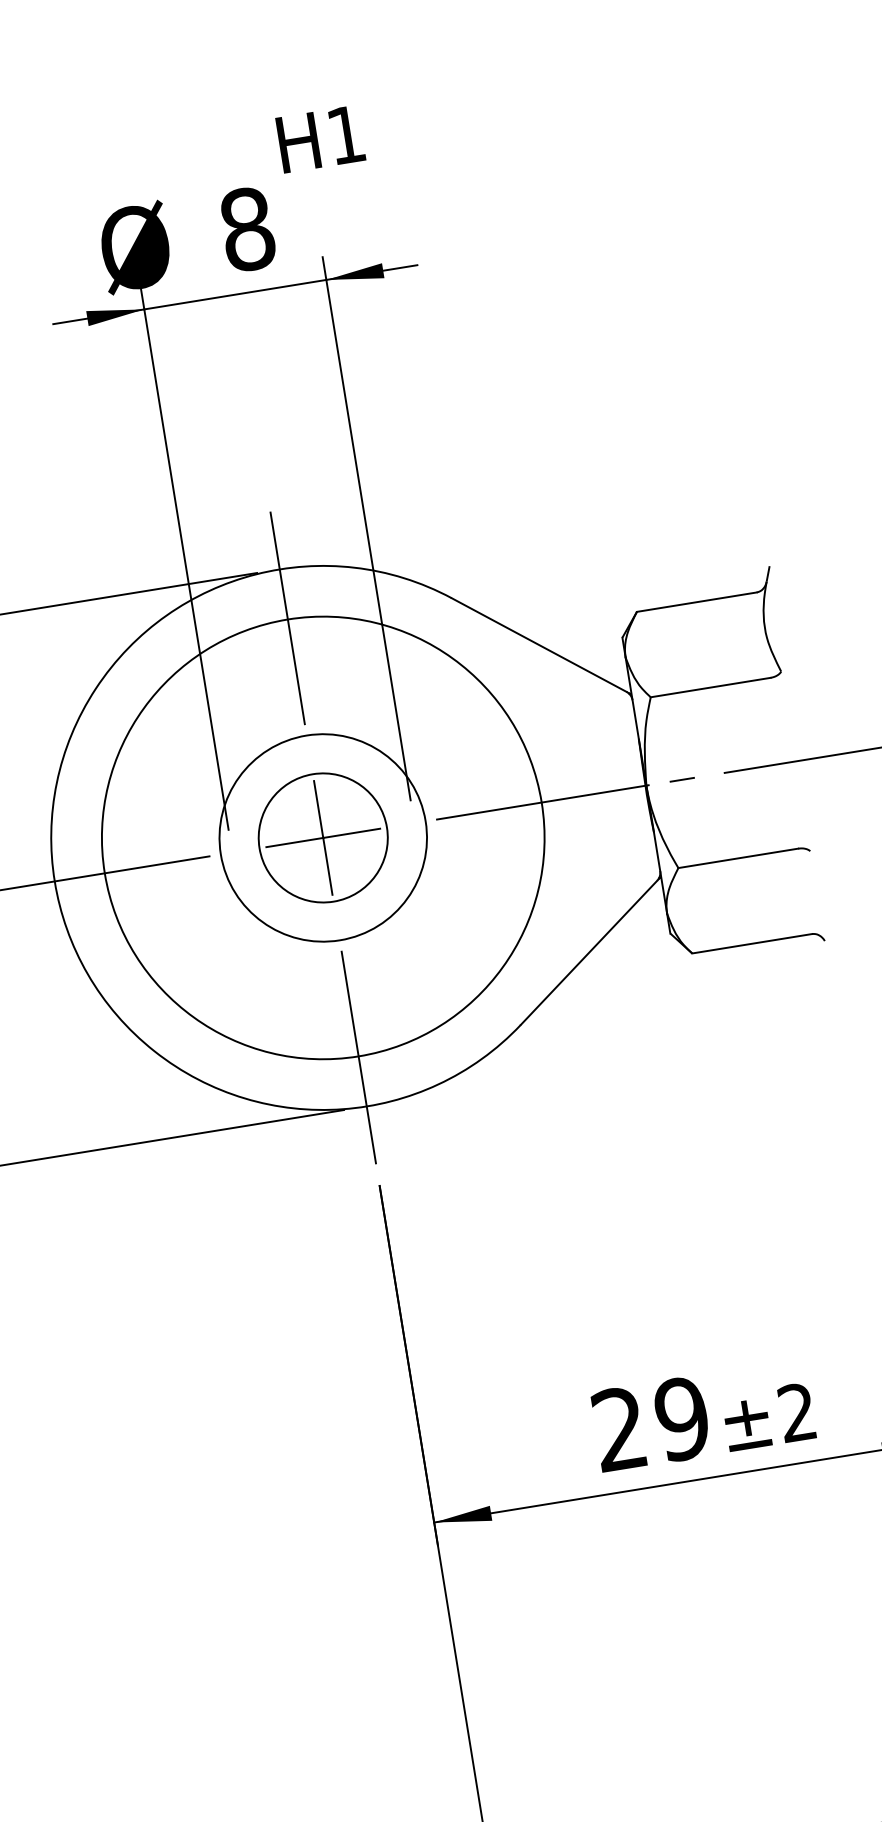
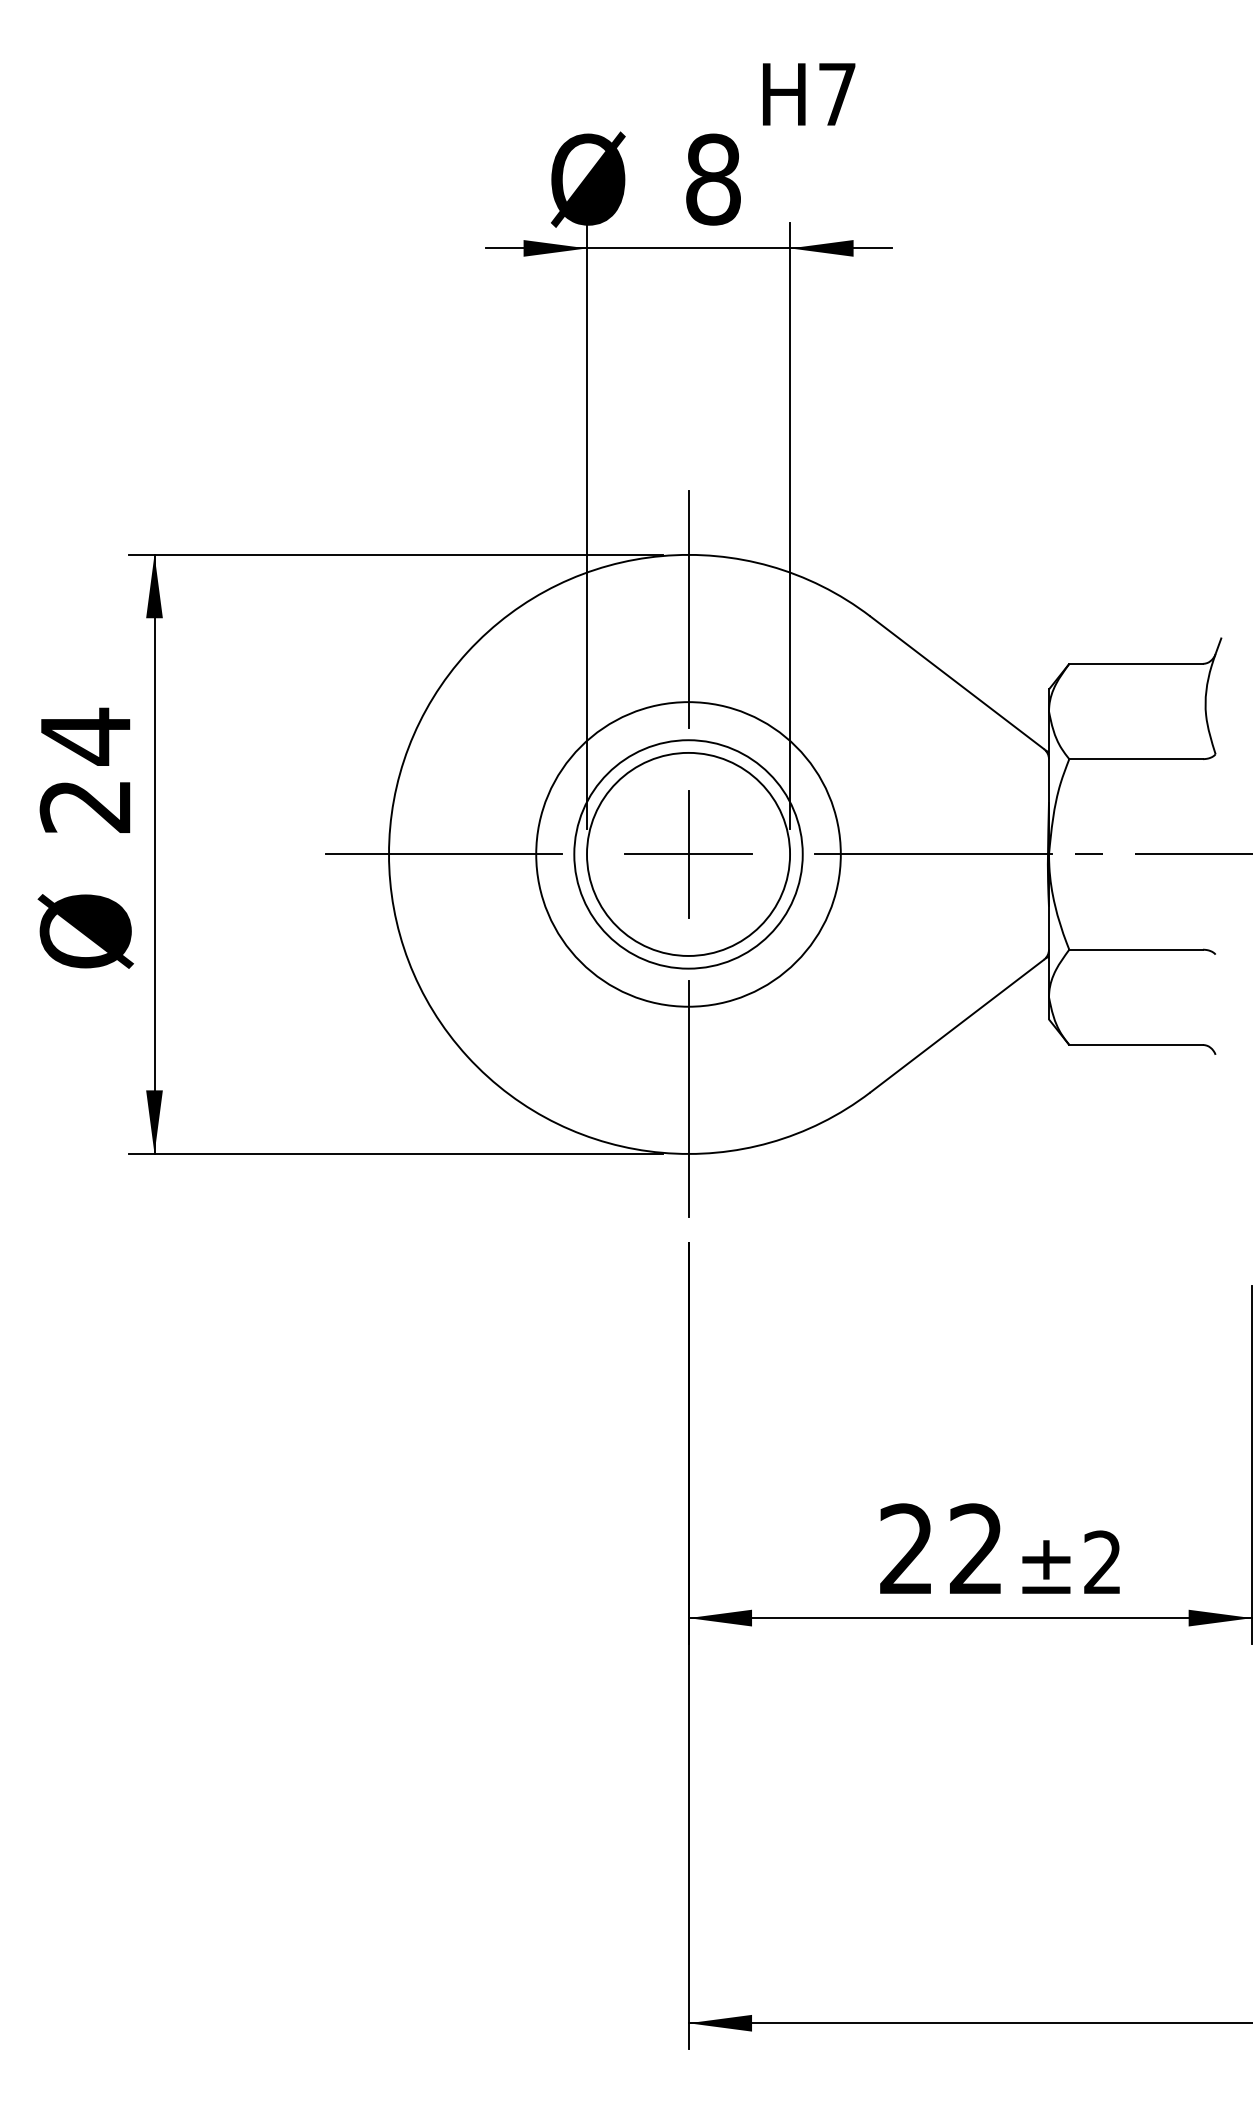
text: (346, 135) -> (837, 94), H1 -> H7
circle: (323, 837) -> (688, 853), size x1.43
circle: (323, 838) -> (688, 854), size x0.62
text: (681, 1419) -> (975, 1549), 29 -> 22

